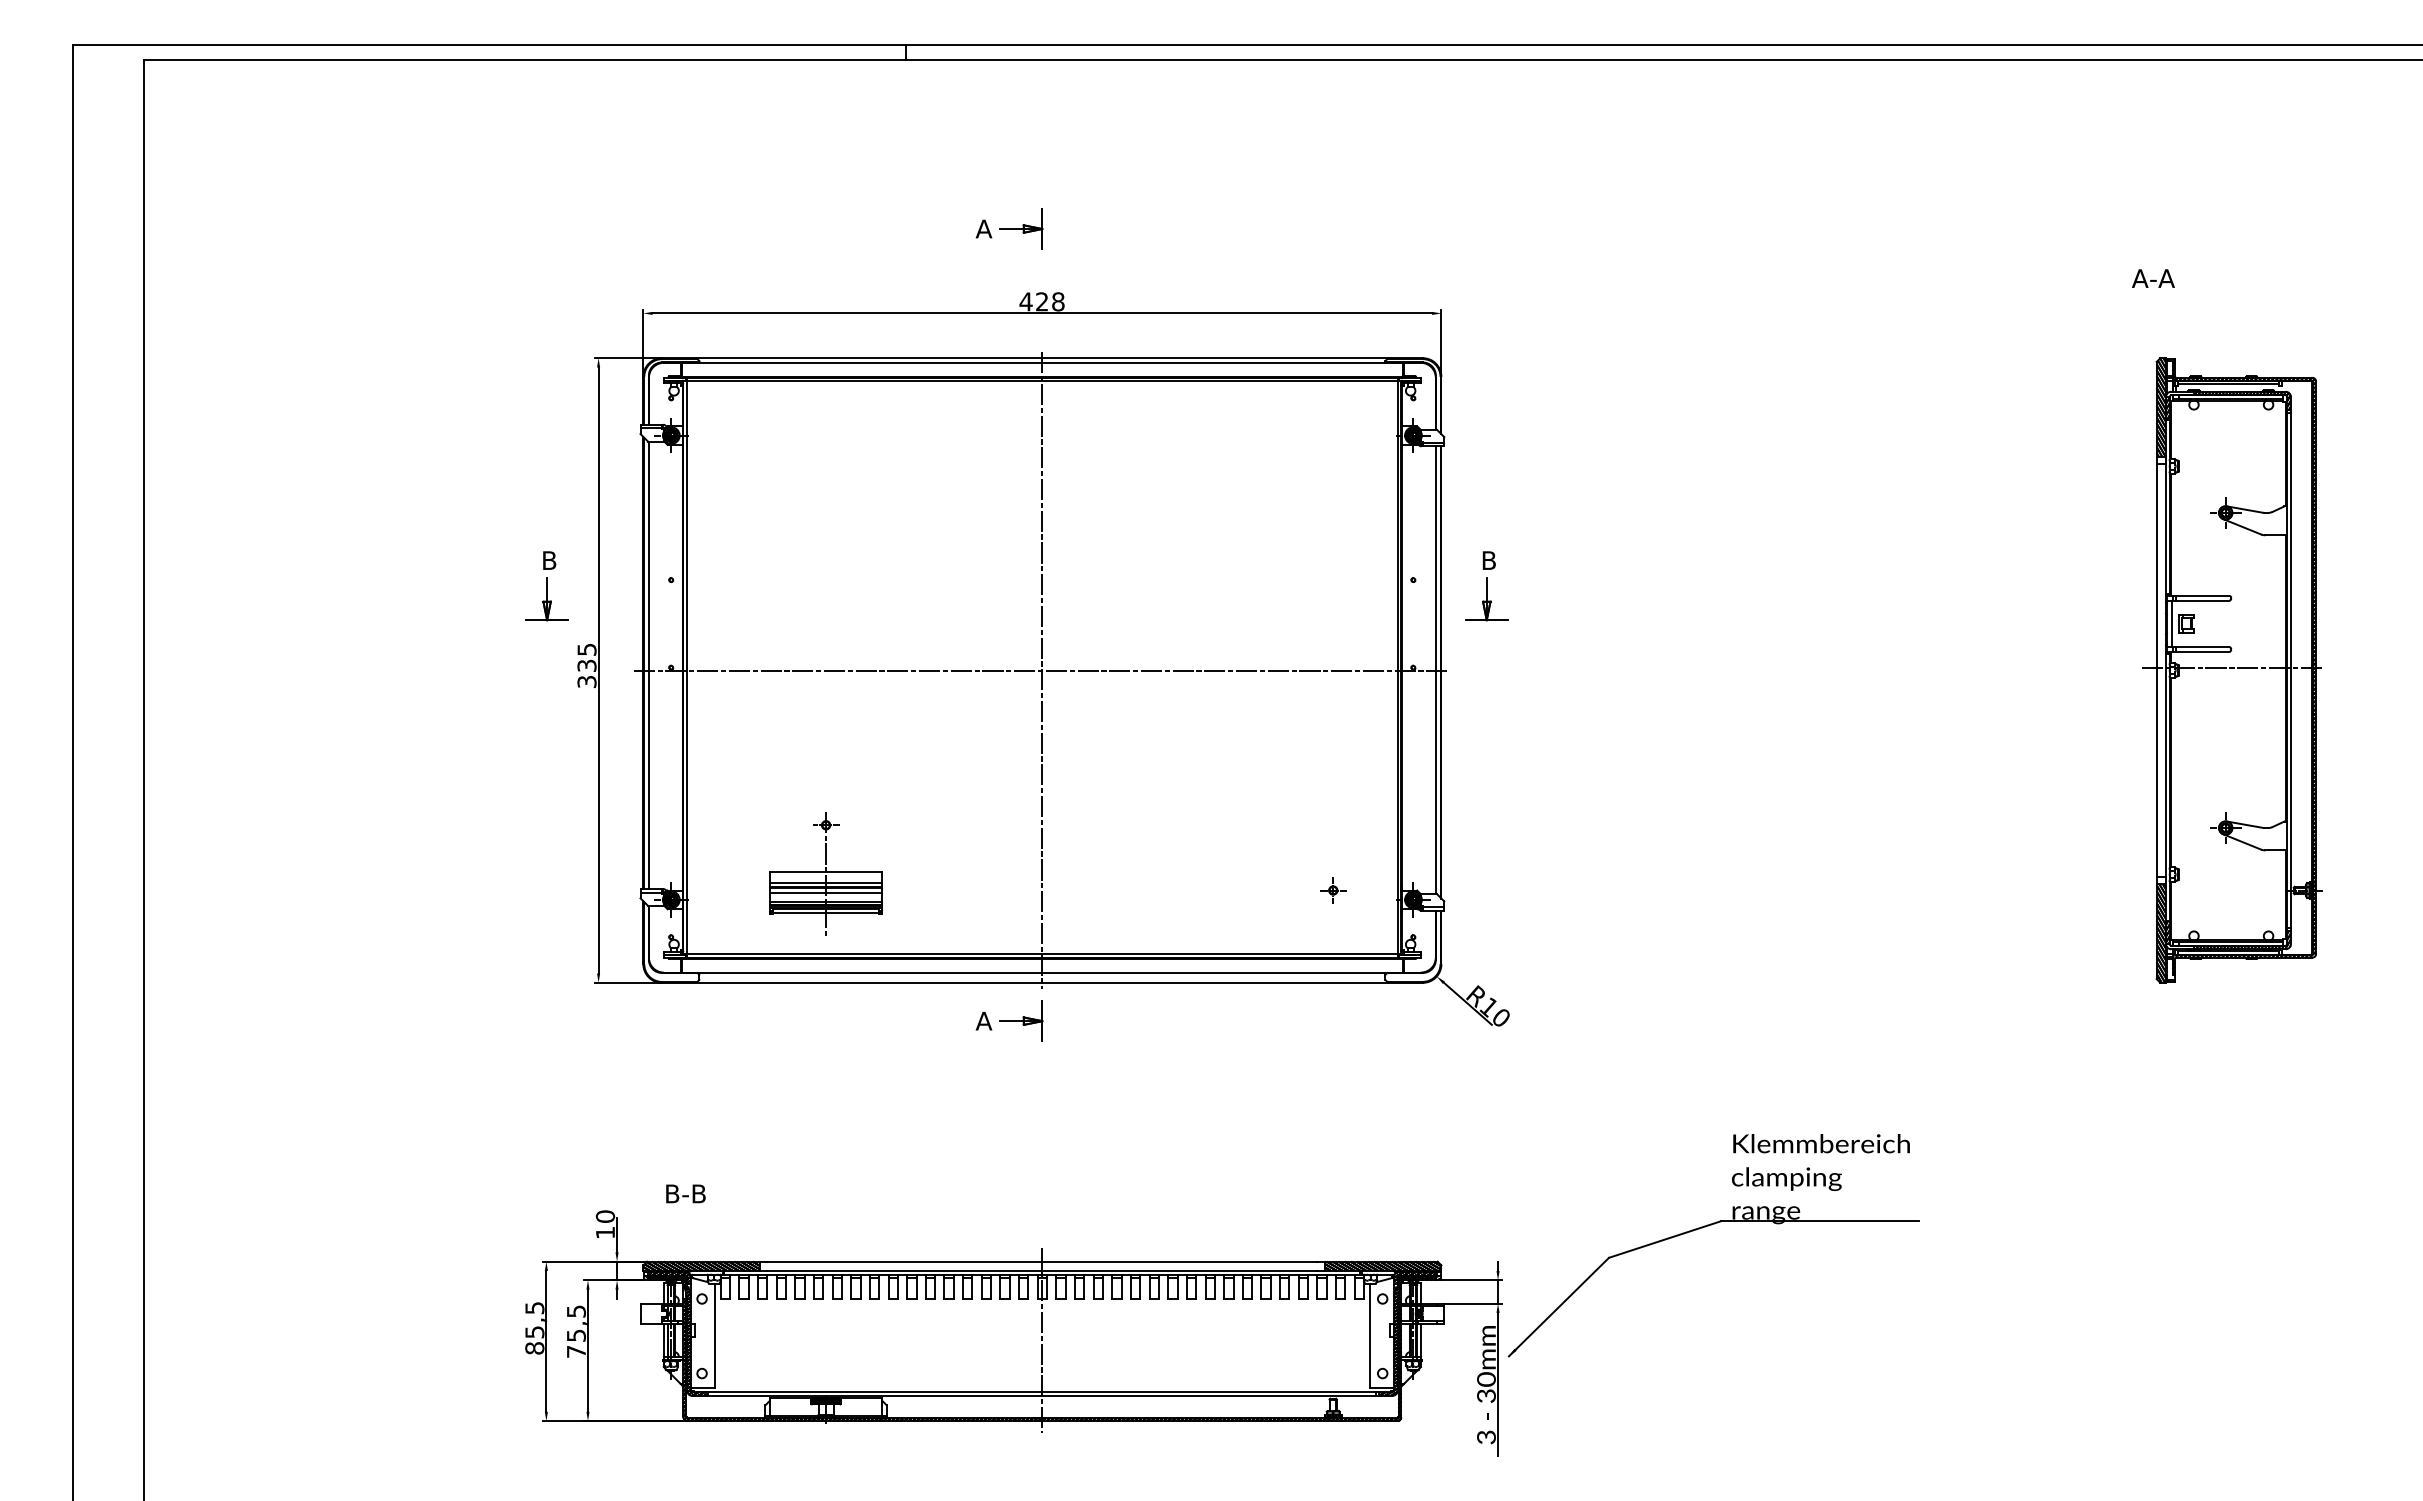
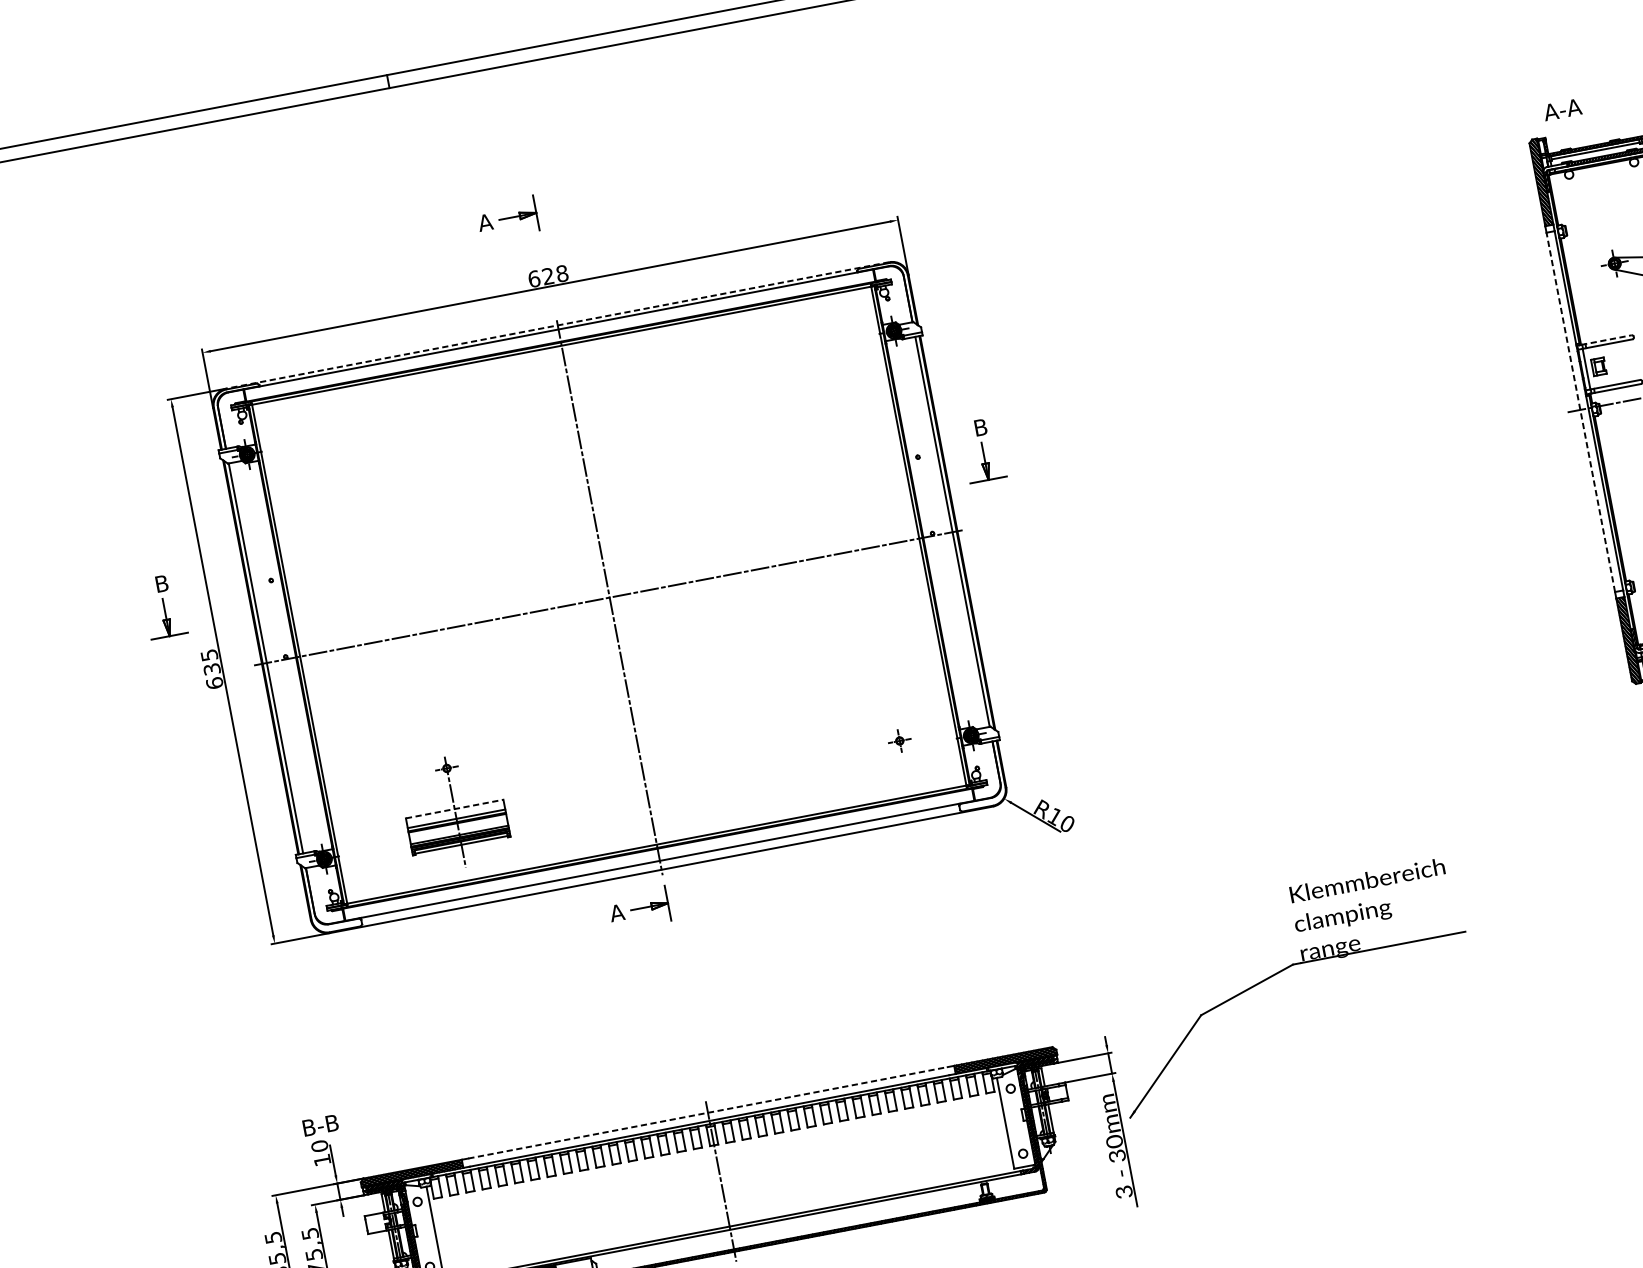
text: (2153, 278) -> (1562, 109), moved
text: (1025, 301) -> (533, 278), 428 -> 628
line: (1041, 358) -> (557, 325), solid -> dashed
line: (2200, 595) -> (1606, 339), solid -> dashed
line: (2156, 670) -> (1580, 412), solid -> dashed
text: (586, 681) -> (214, 682), 335 -> 635
line: (826, 871) -> (454, 808), solid -> dashed
line: (826, 892) -> (458, 826), removed
text: (685, 1193) -> (320, 1125), moved
line: (1042, 1261) -> (708, 1112), solid -> dashed

